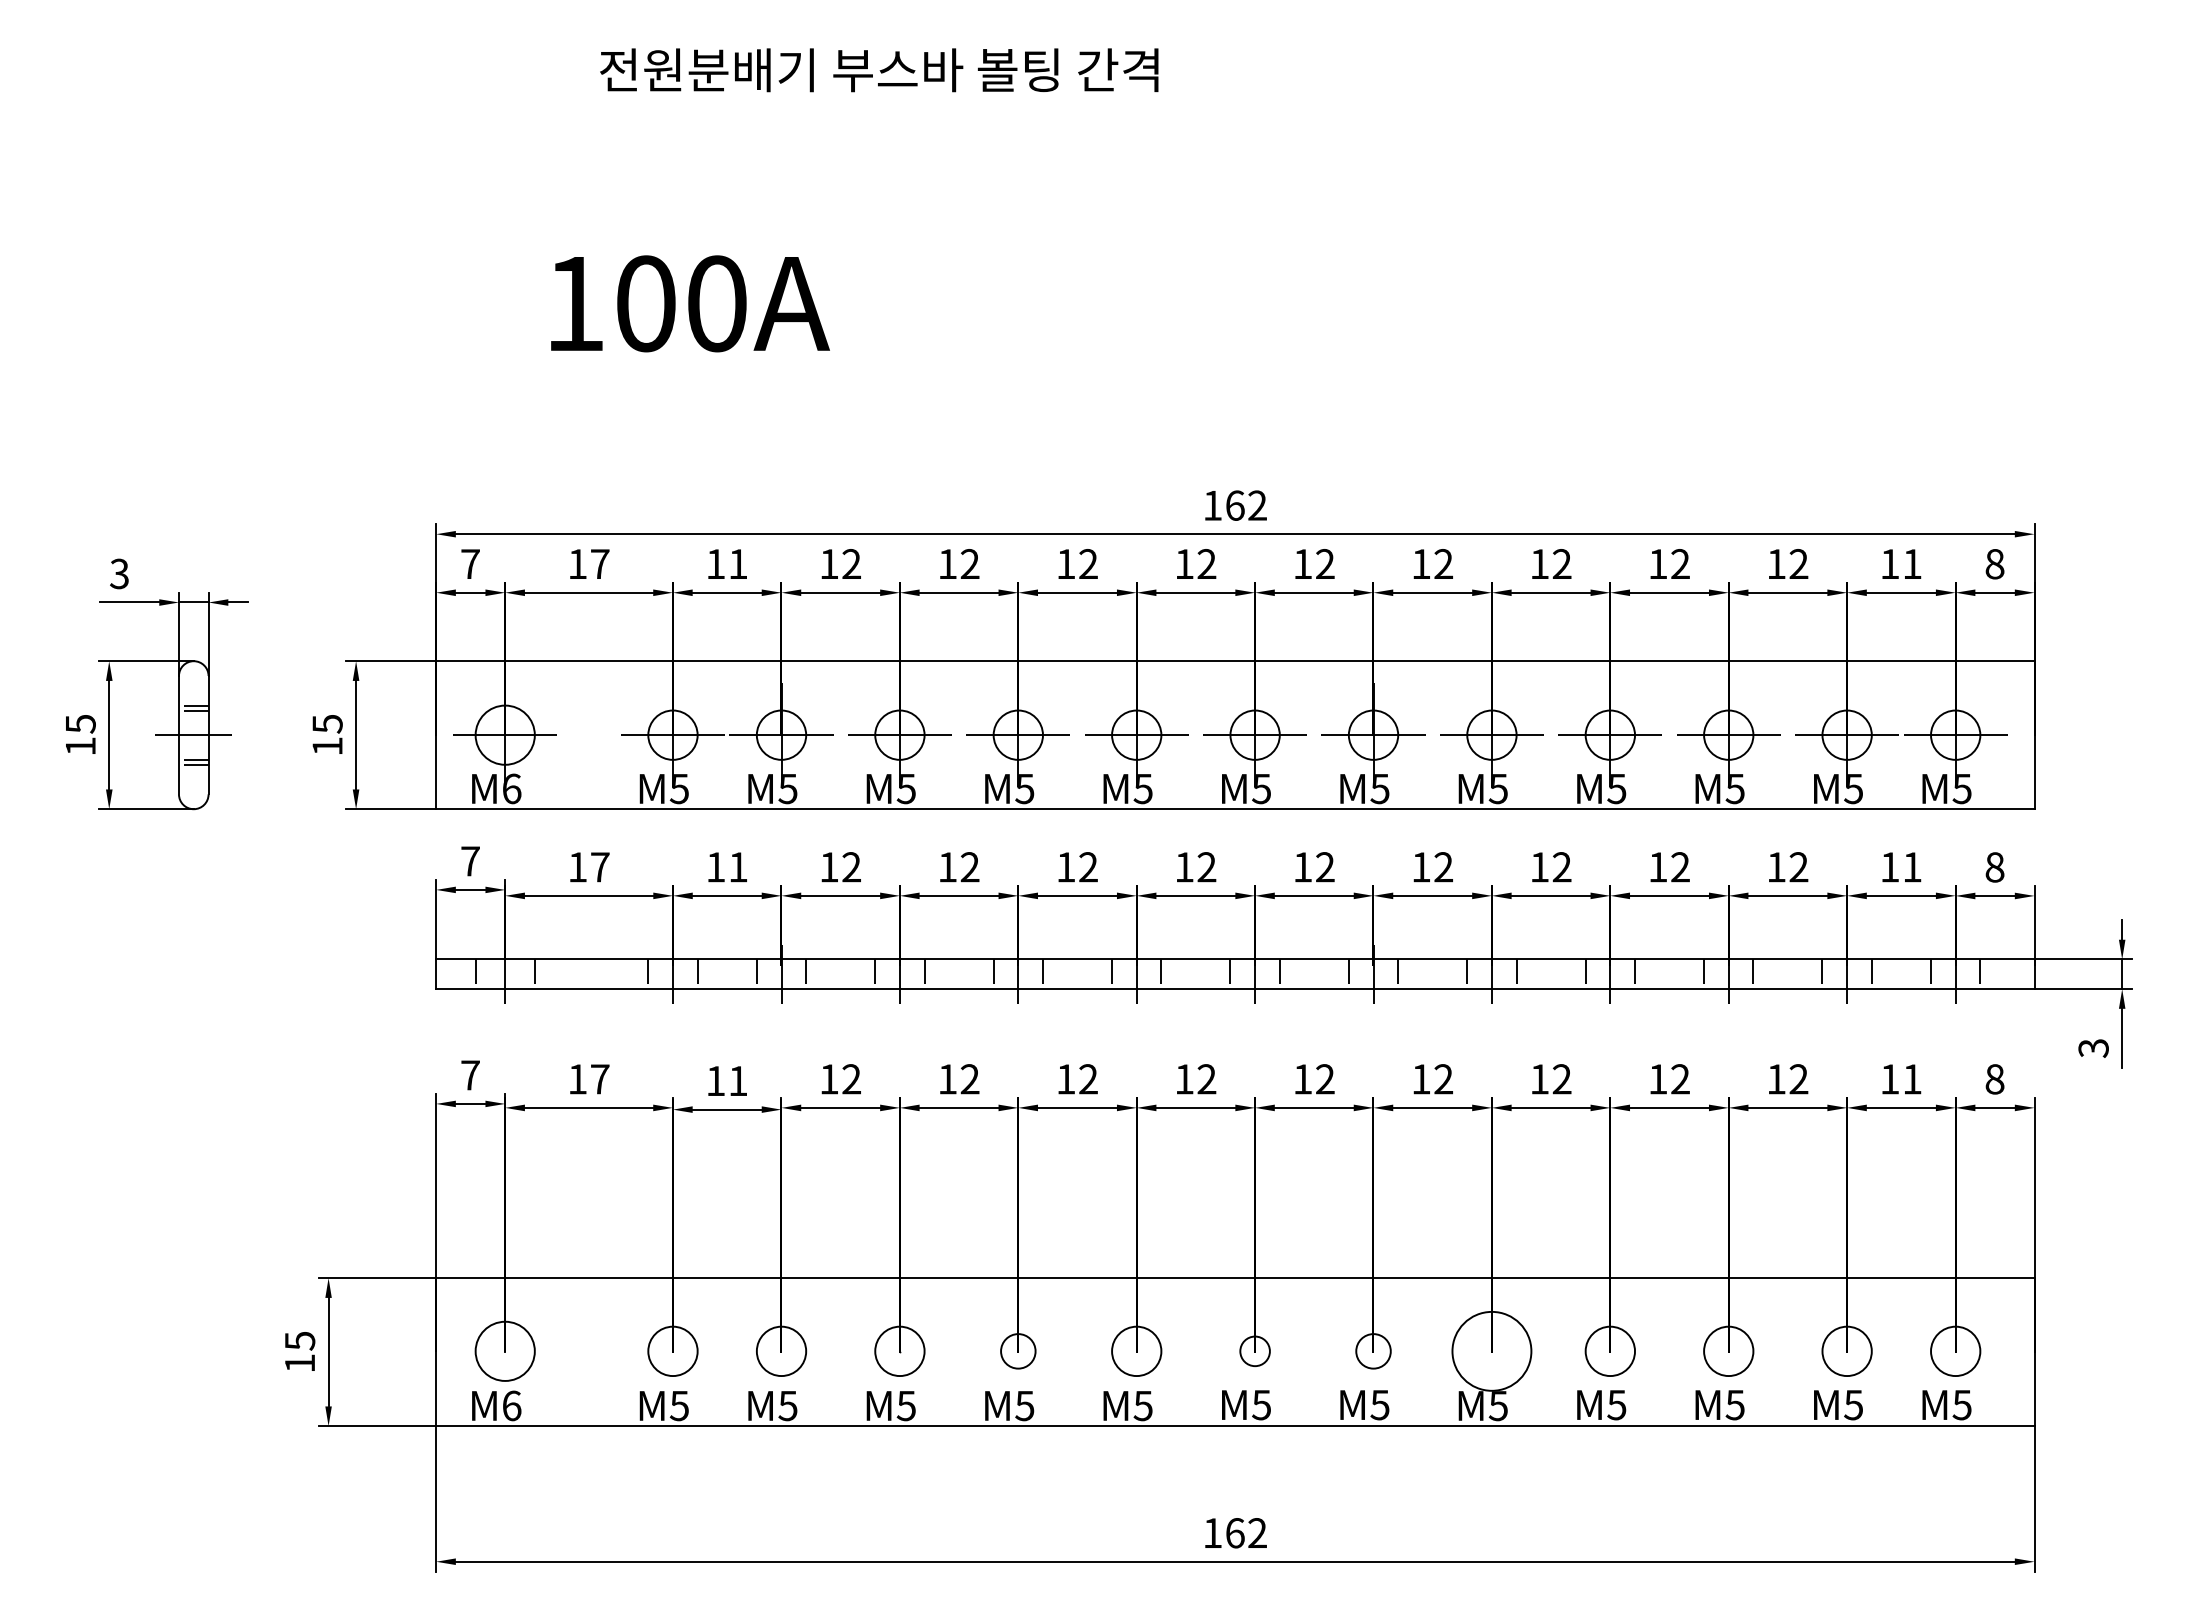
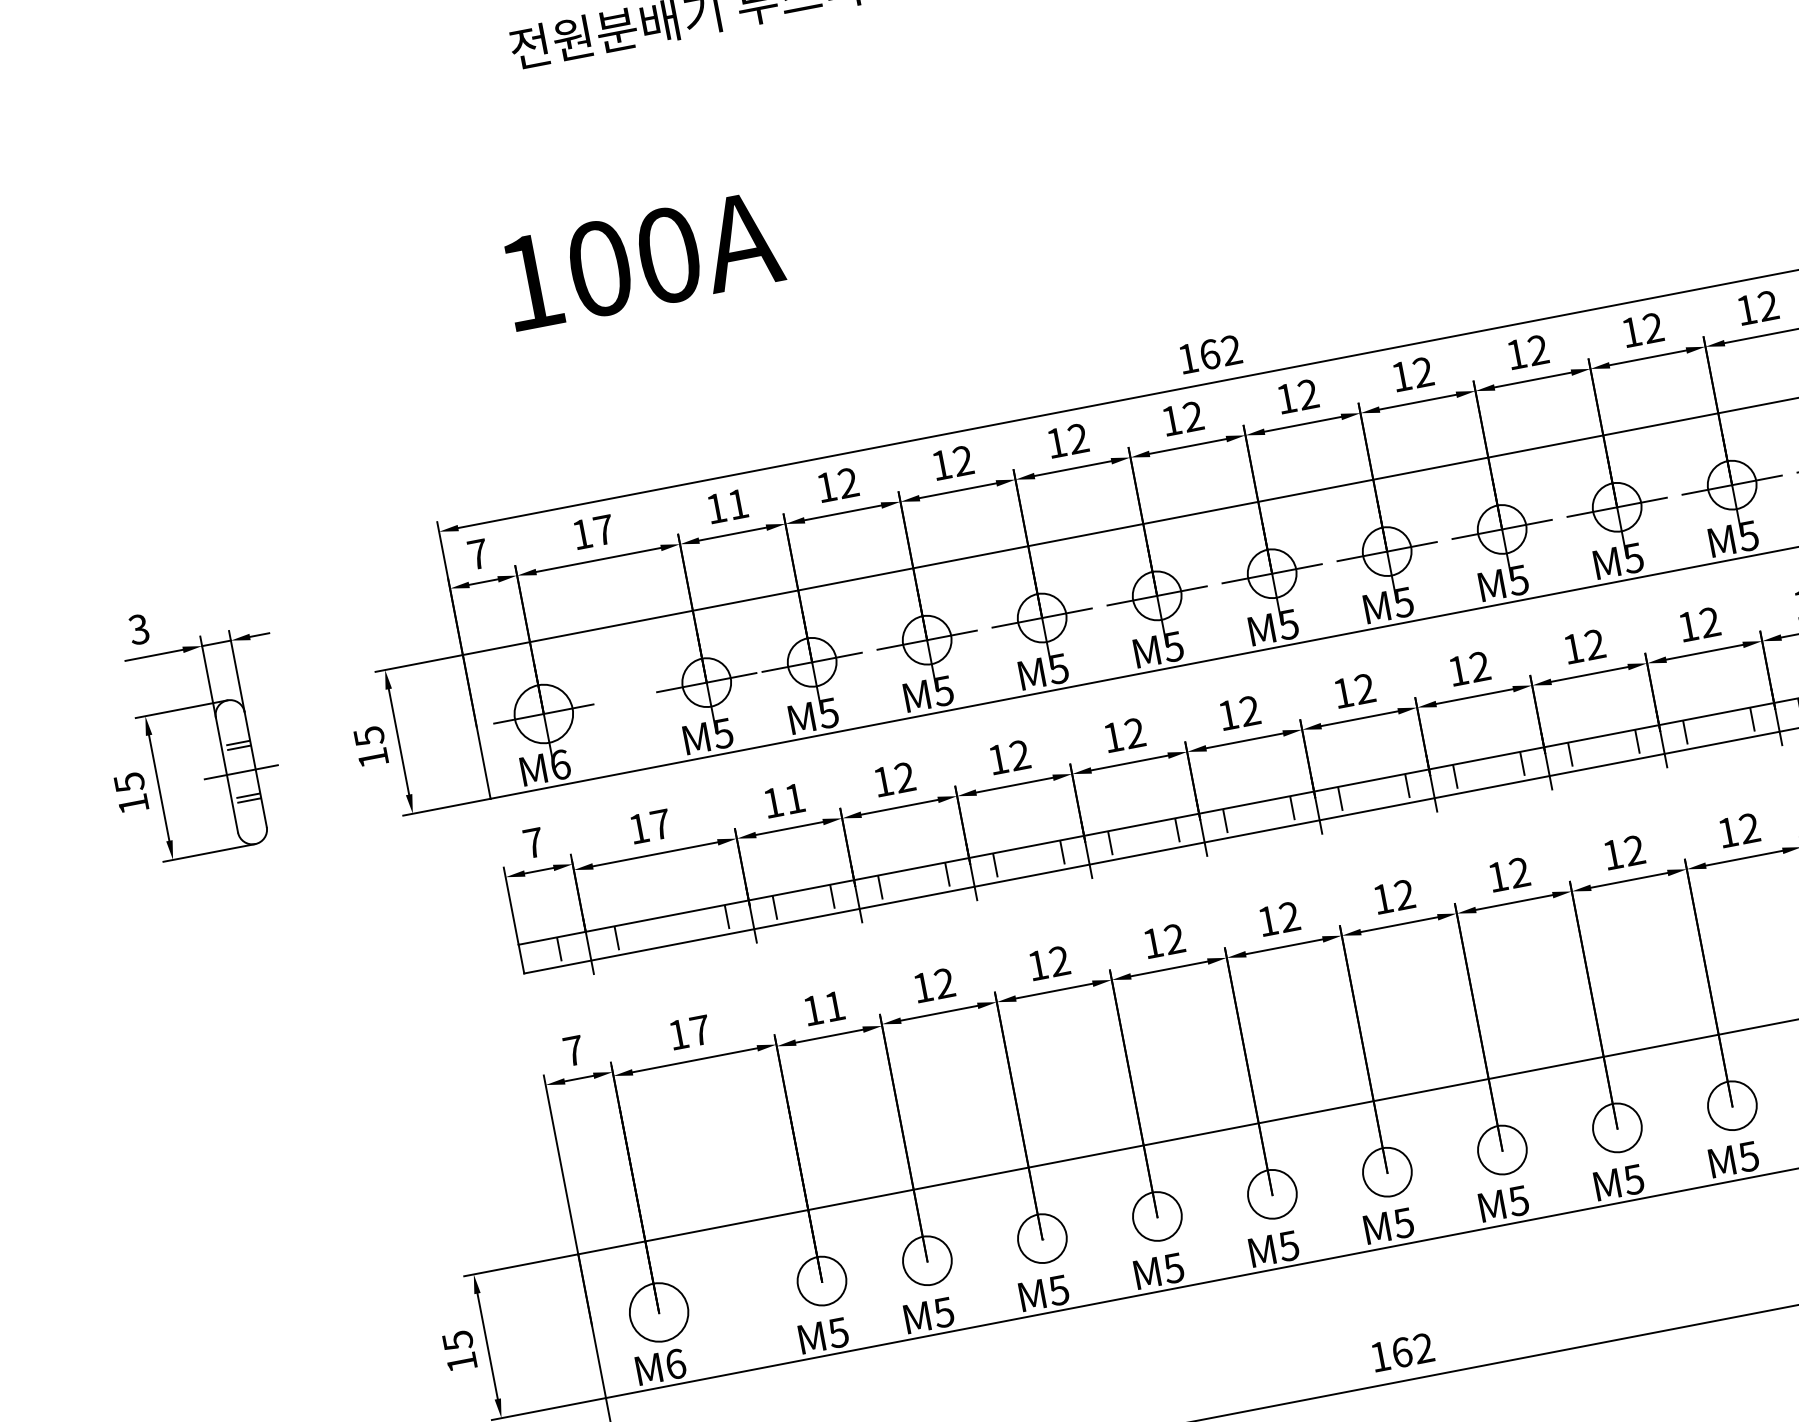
circle: (1017, 1351) -> (1156, 1216), size x1.43
circle: (1254, 1351) -> (1386, 1172), size x1.67
circle: (1373, 1351) -> (1502, 1150), size x1.43
circle: (1491, 1351) -> (1617, 1128), size x0.62

